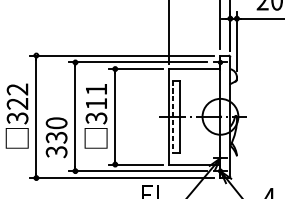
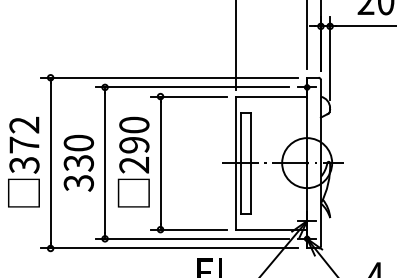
text: (17, 103) -> (24, 144), 322 -> 372
text: (96, 103) -> (134, 144), 311 -> 290
line: (172, 117) -> (240, 163), dashed -> solid
text: (56, 137) -> (78, 163), moved

